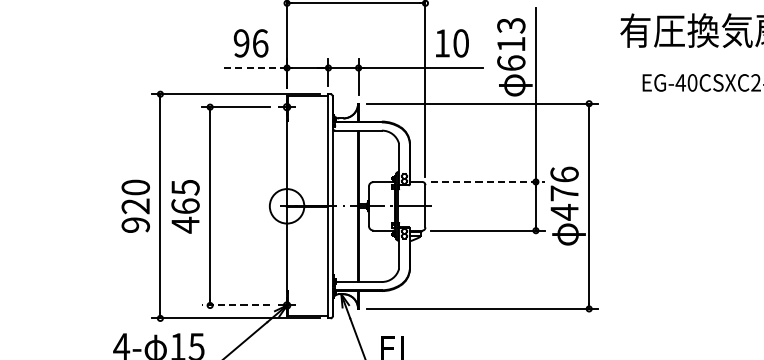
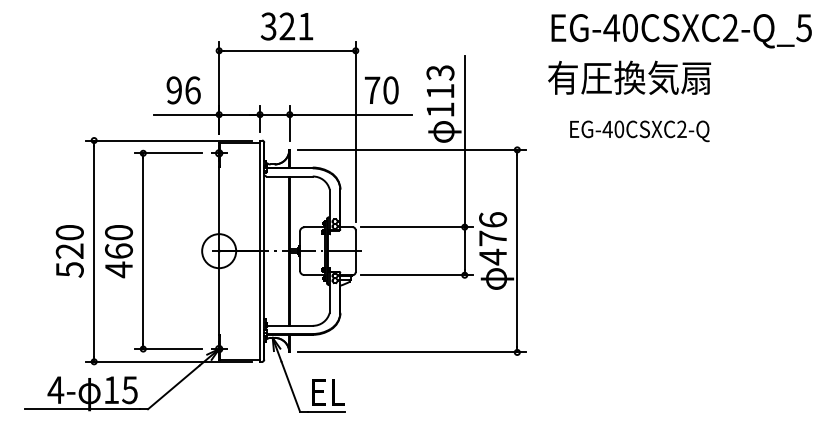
text: (442, 42) -> (372, 89), 10 -> 70
text: (511, 62) -> (440, 109), 613 -> 113
line: (253, 67) -> (186, 114), dashed -> solid
line: (488, 182) -> (417, 227), dashed -> solid
text: (185, 187) -> (118, 232), 465 -> 460
text: (135, 224) -> (69, 269), 920 -> 520
line: (235, 305) -> (168, 349), dashed -> solid

